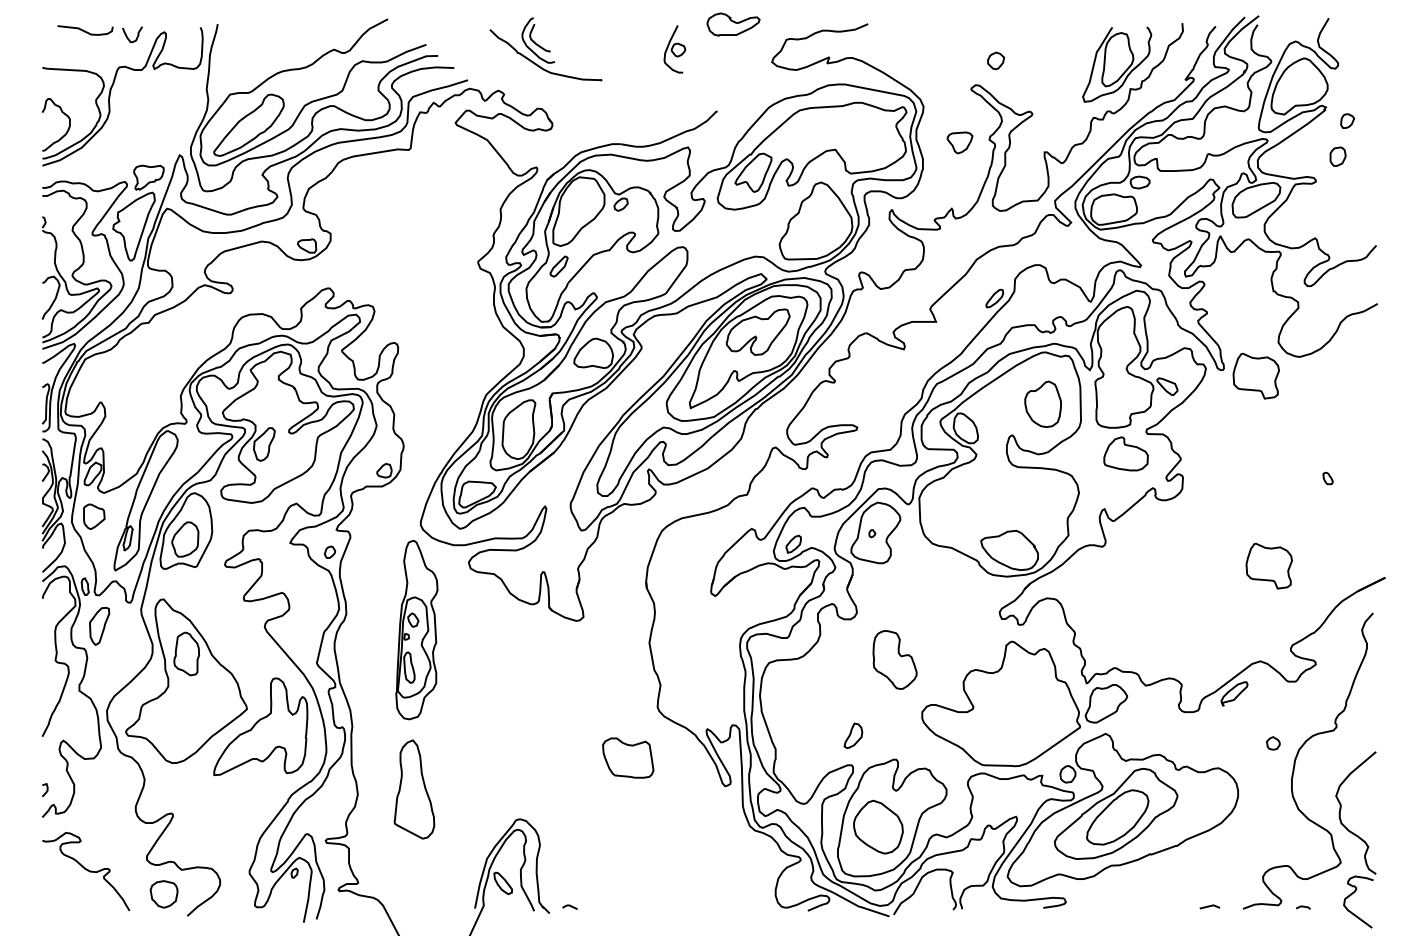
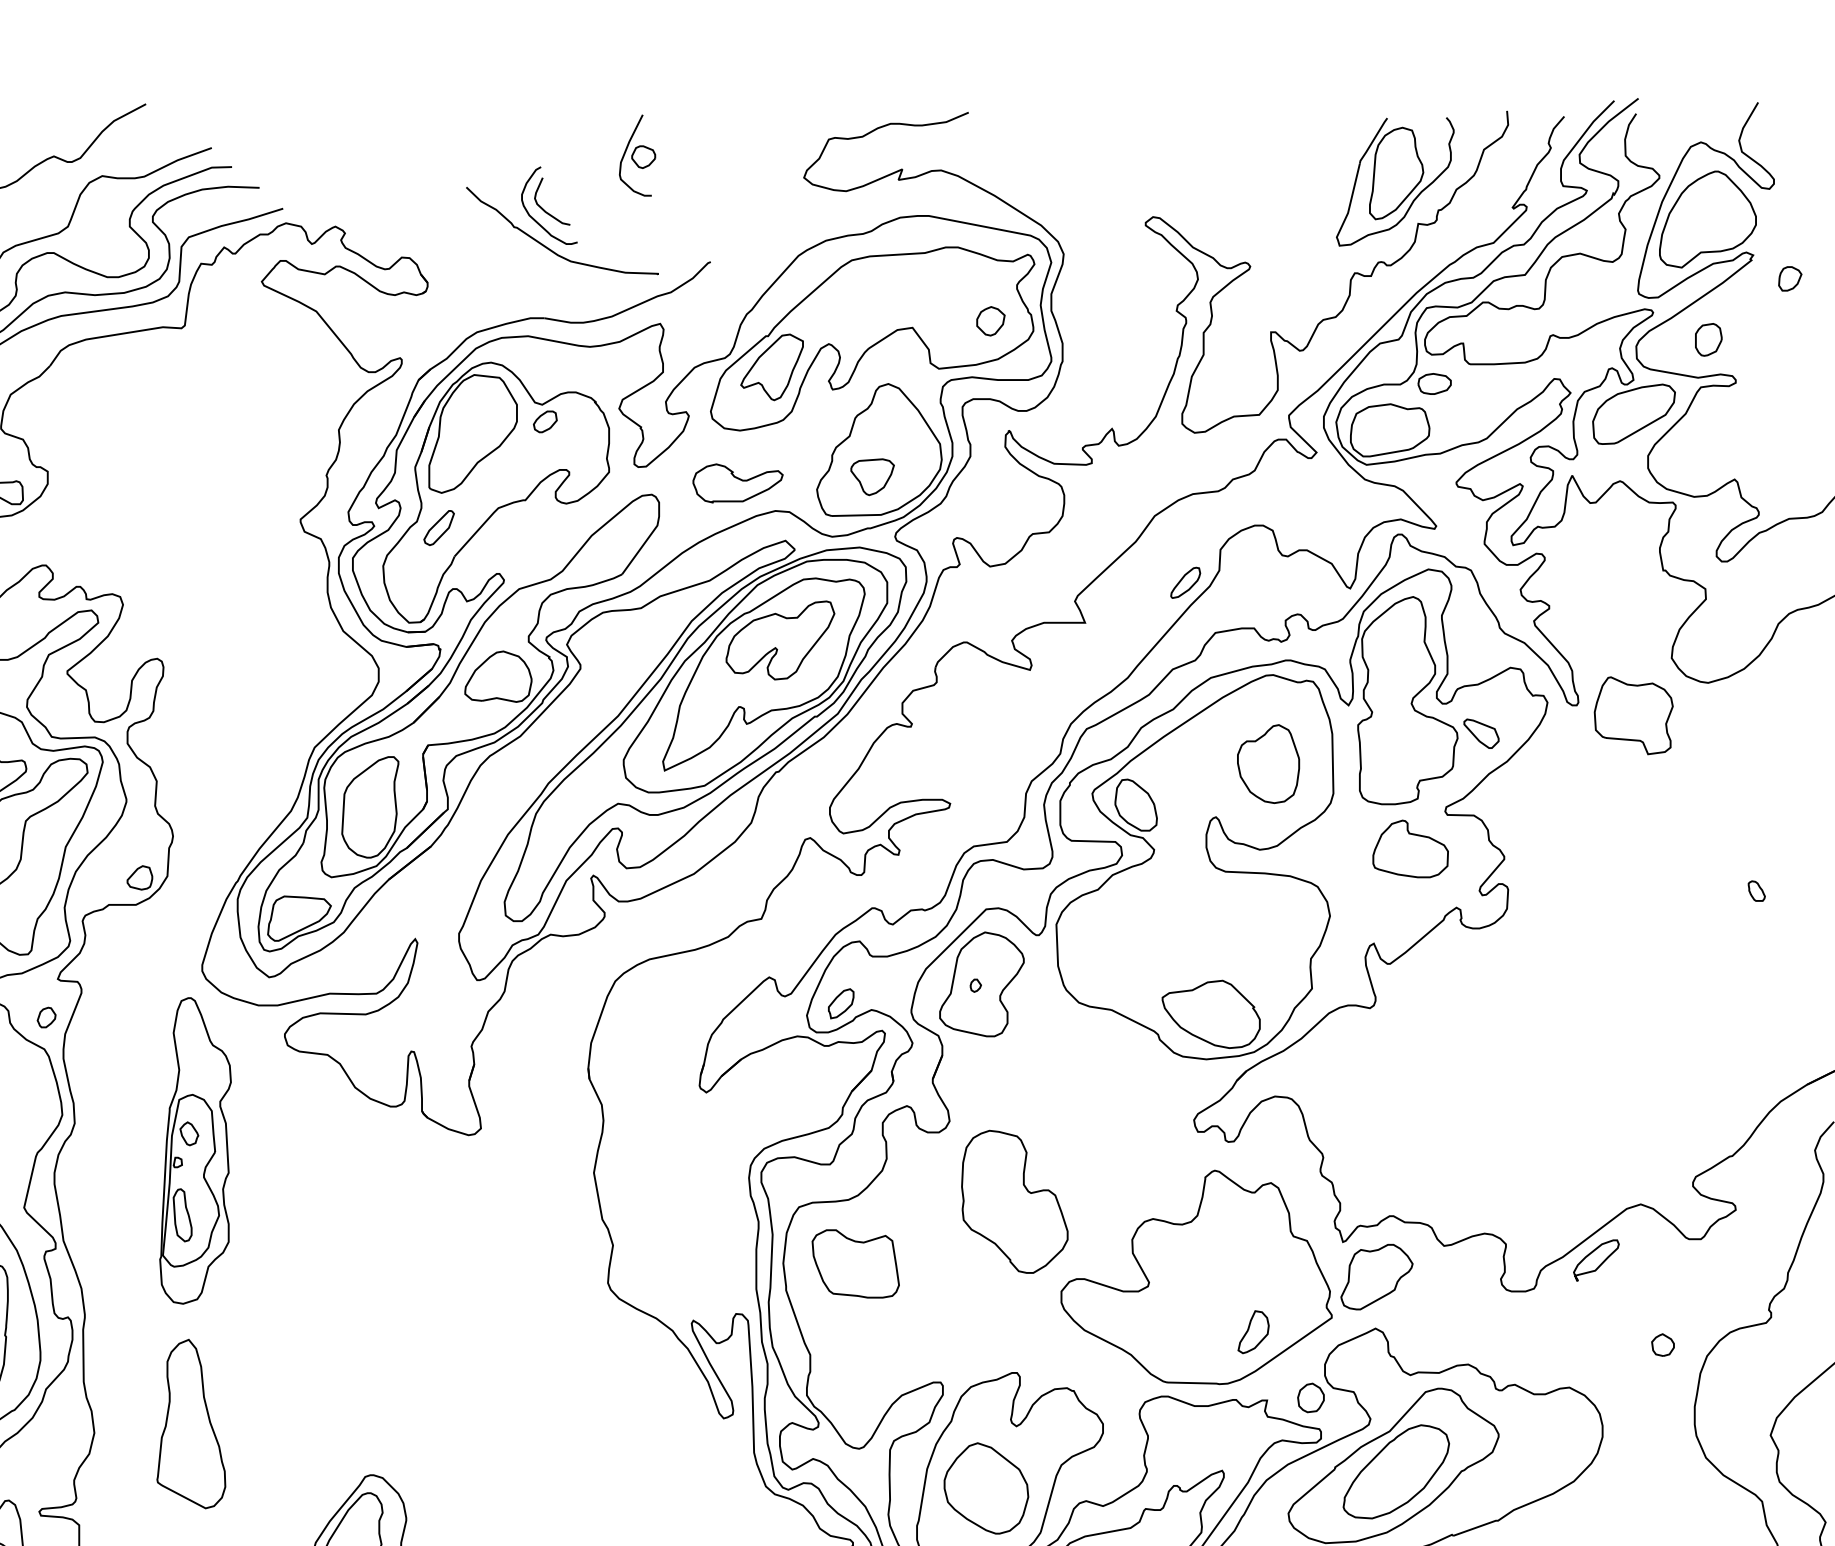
part: (733, 24) -> (738, 483), moved
part: (545, 49) -> (561, 221), moved
part: (996, 60) -> (991, 320), moved
part: (959, 142) -> (871, 476), moved
part: (1337, 156) -> (1707, 339), moved
part: (1268, 565) -> (1654, 1040), removed
part: (894, 659) -> (1013, 1201), size x1.43
part: (853, 735) -> (1253, 1331), moved
part: (628, 757) -> (856, 1262), moved

